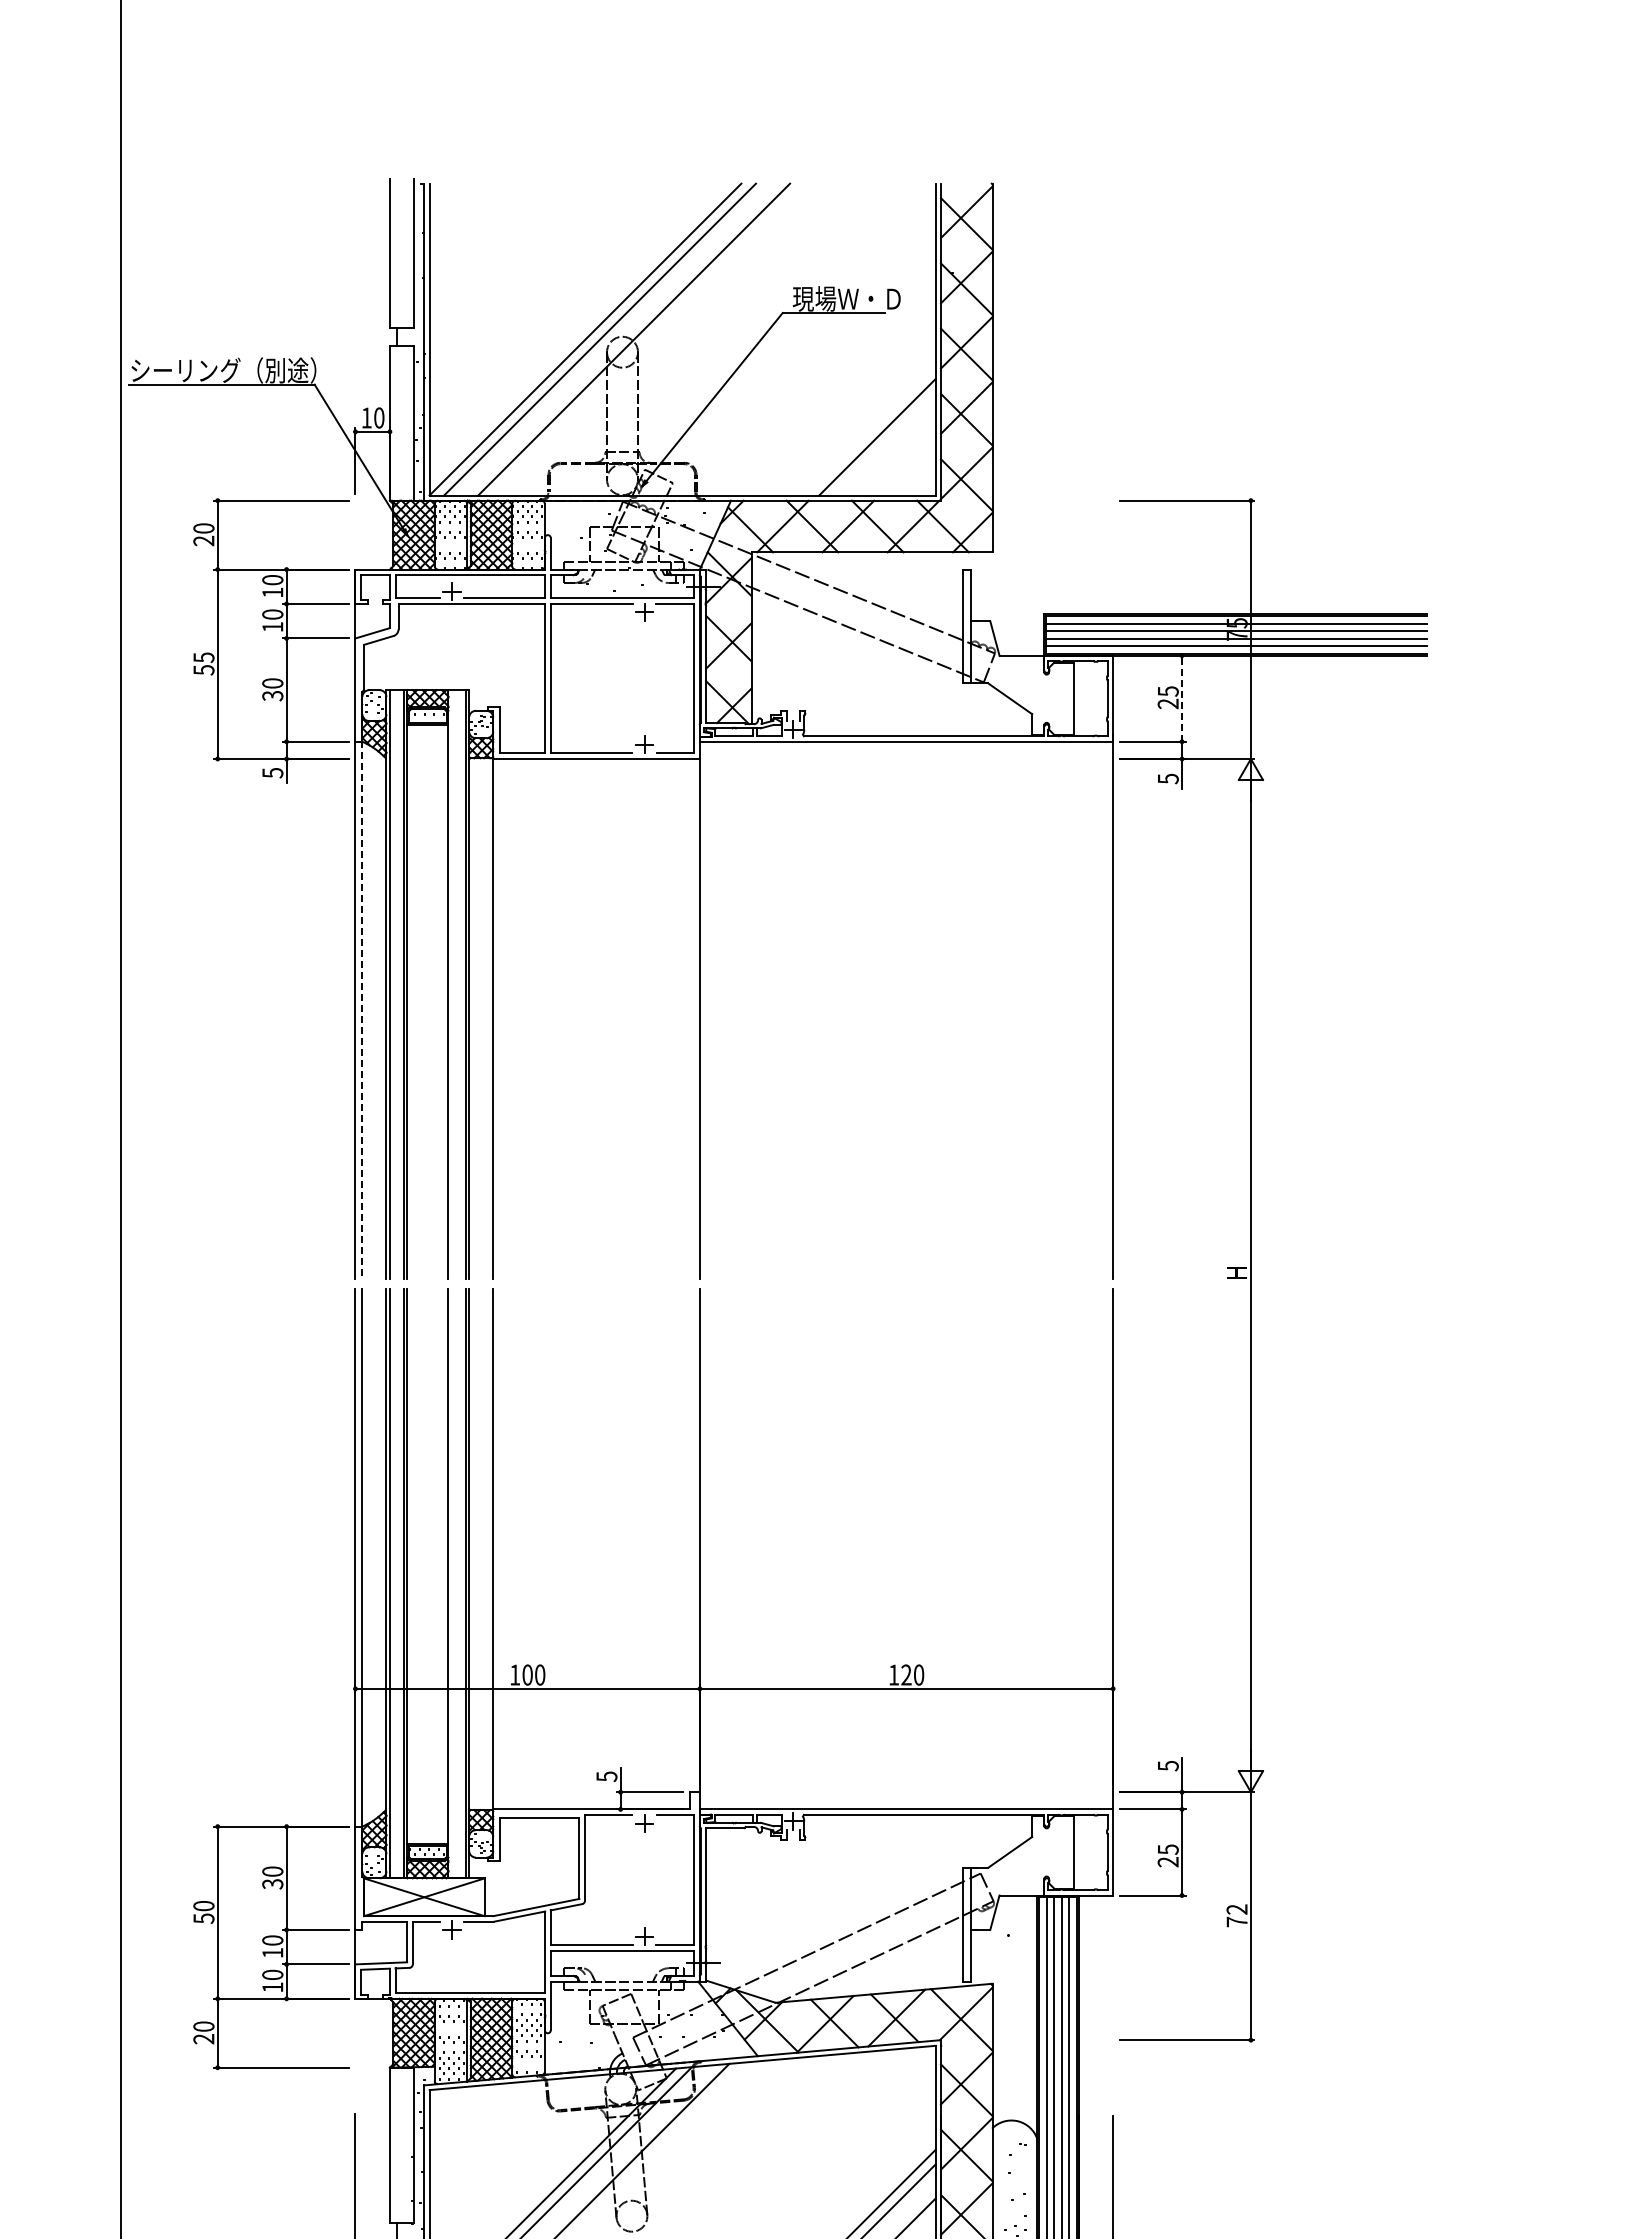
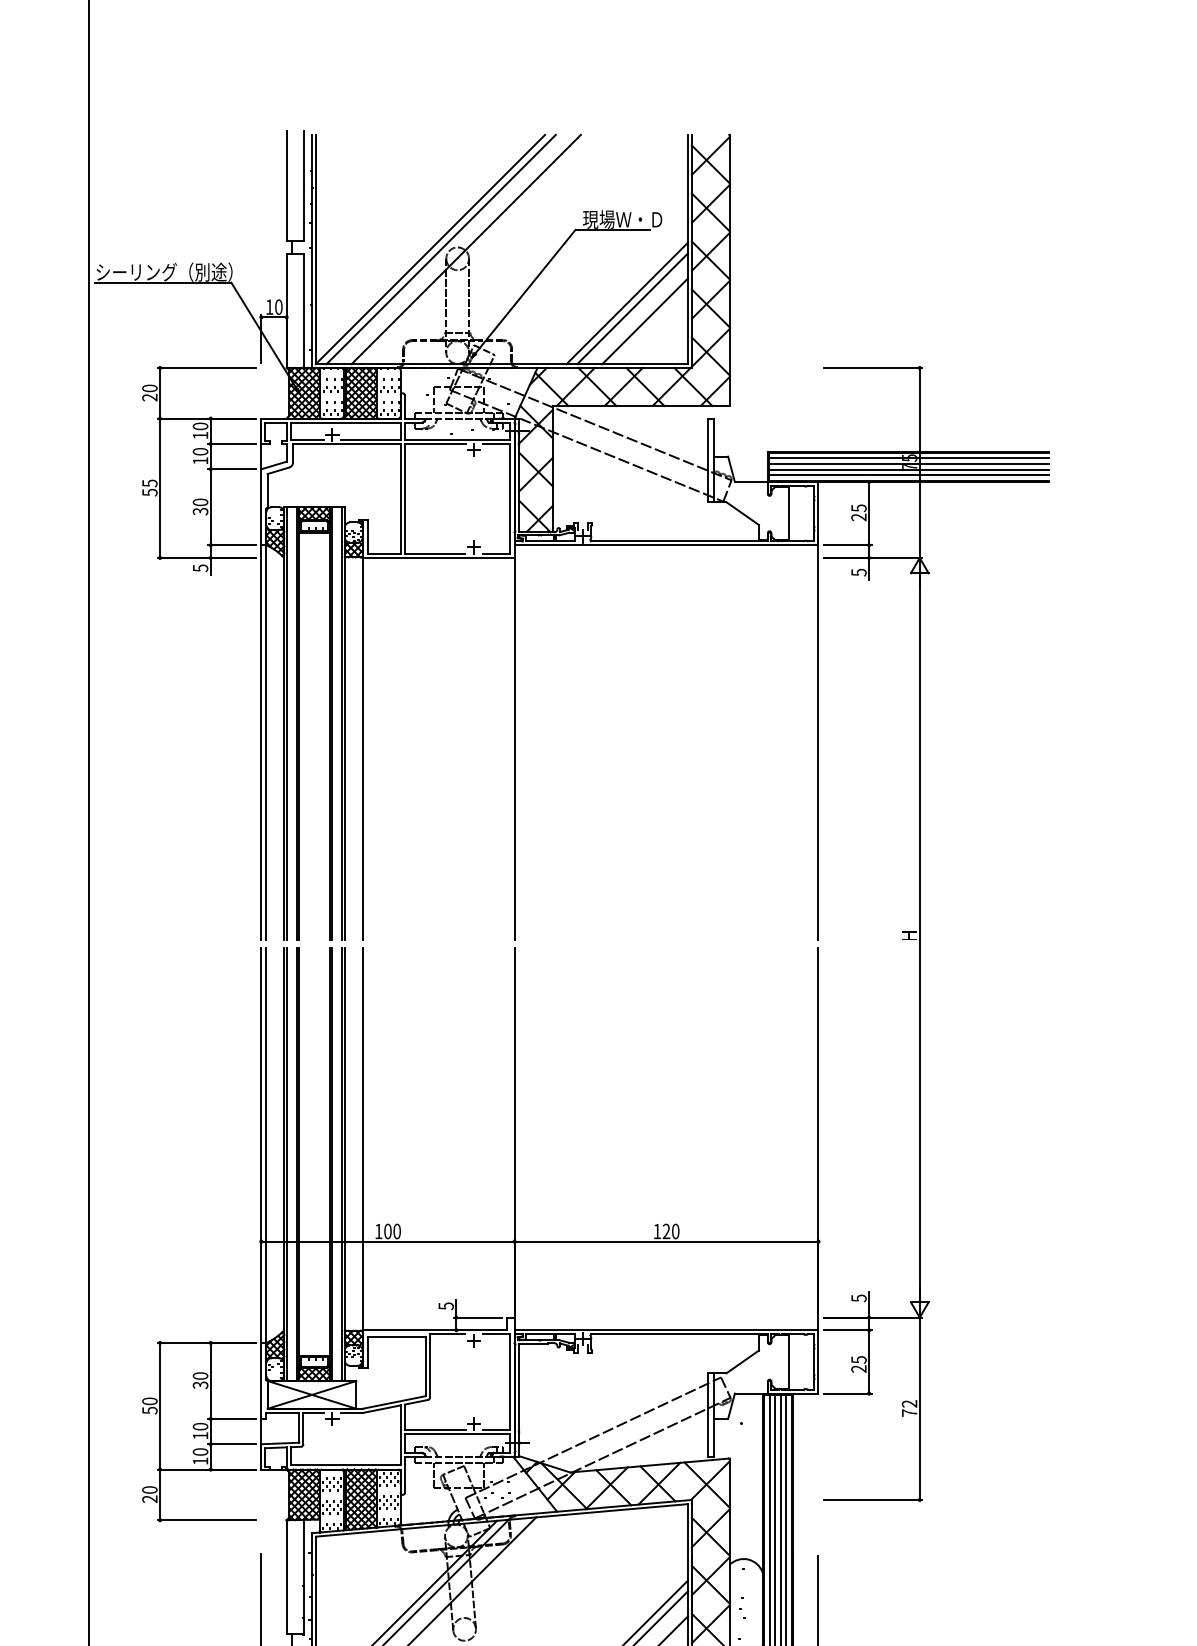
line: (852, 412) -> (626, 303), added
line: (860, 419) -> (632, 308), added
line: (1182, 698) -> (869, 513), dashed -> solid
line: (451, 984) -> (331, 723), added
line: (362, 1010) -> (266, 742), dashed -> solid
line: (451, 1583) -> (331, 1164), added

